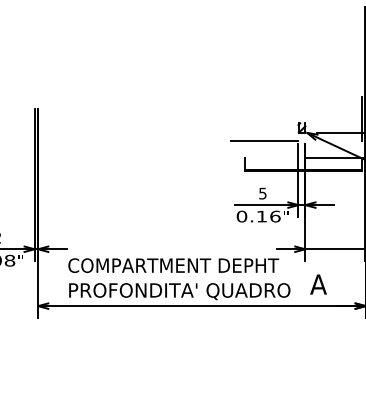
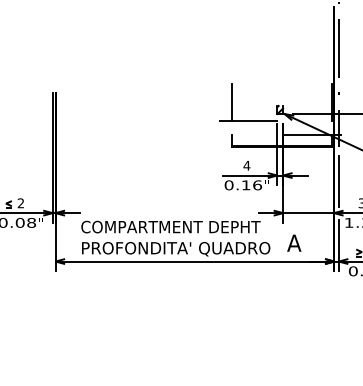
line: (244, 118) -> (231, 101), added
text: (262, 193) -> (246, 165), 5 -> 4

